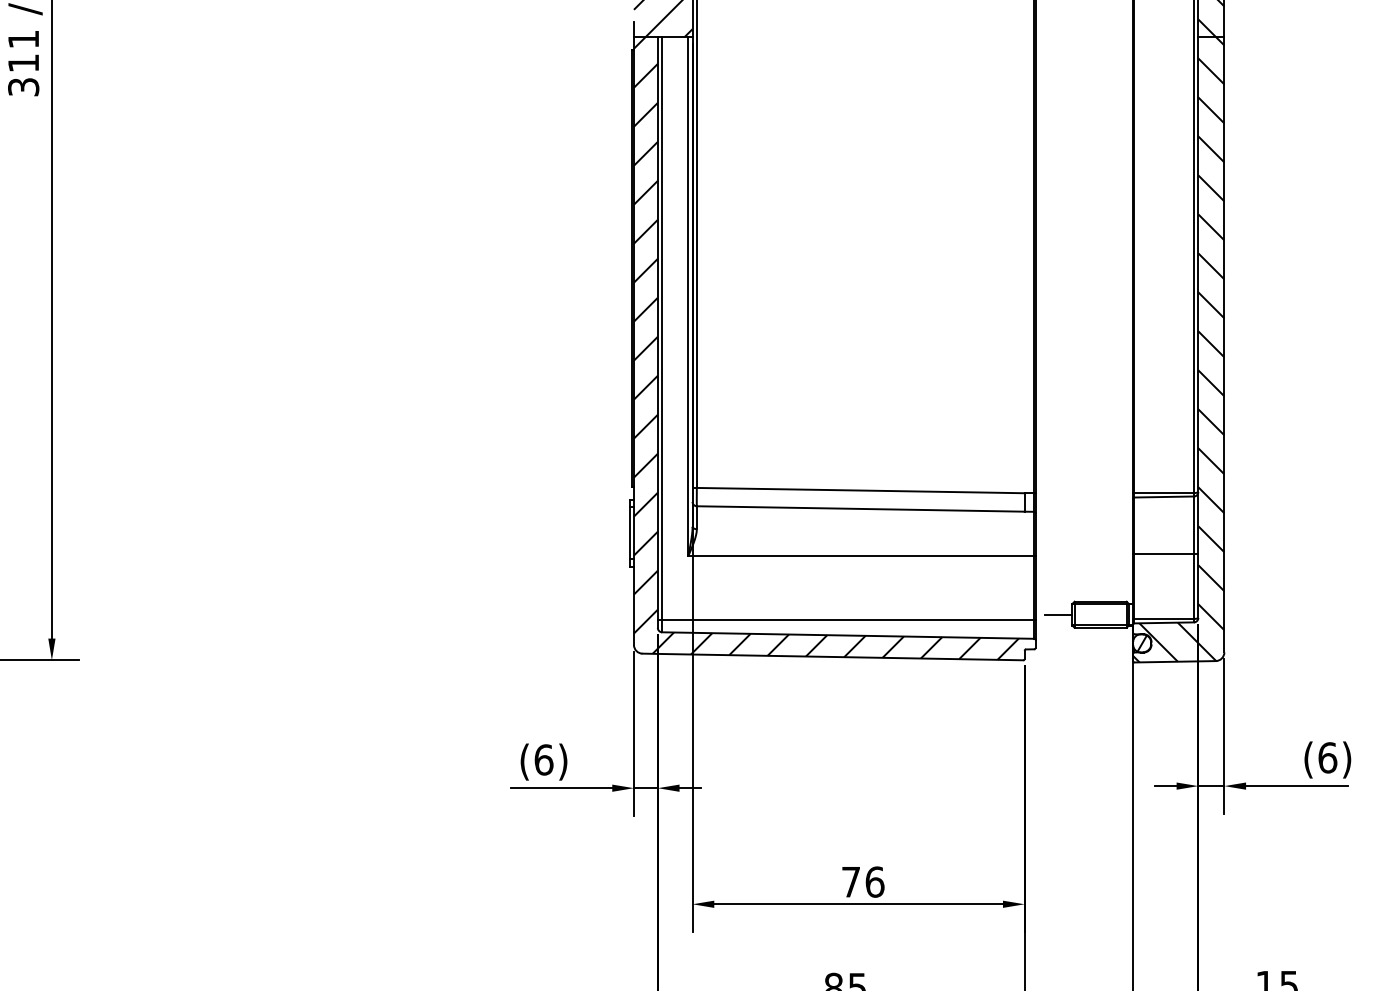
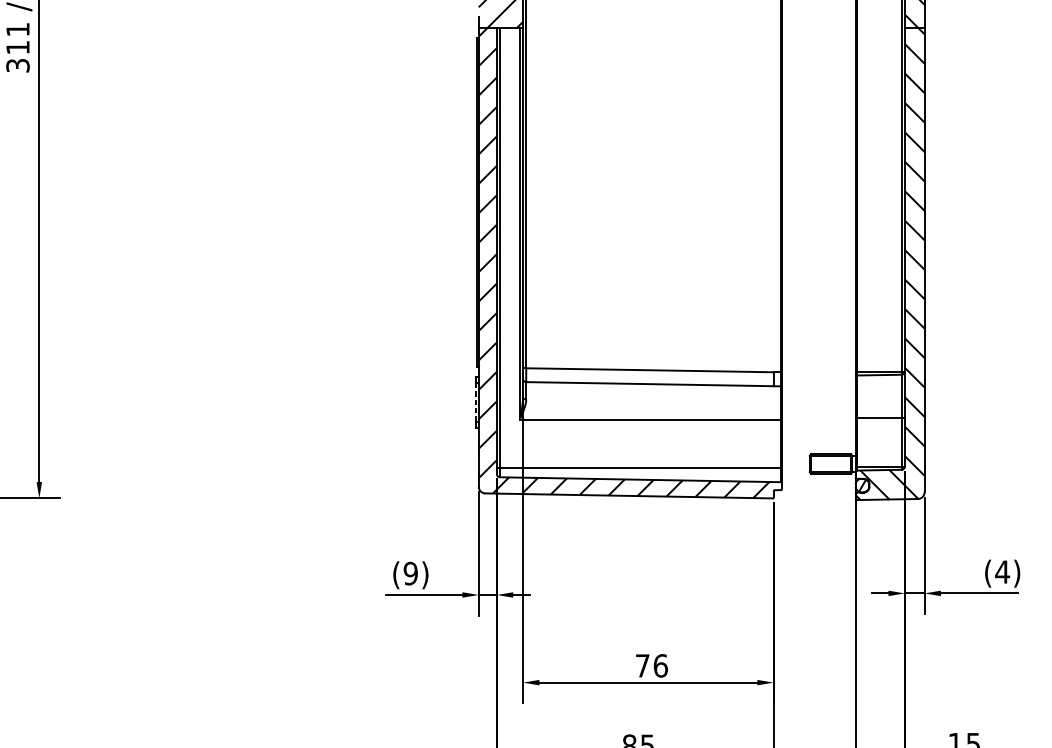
line: (629, 533) -> (475, 402), solid -> dashed
line: (1058, 614) -> (799, 463), removed
text: (1327, 757) -> (1002, 571), (6) -> (4)
text: (543, 759) -> (410, 573), (6) -> (9)

